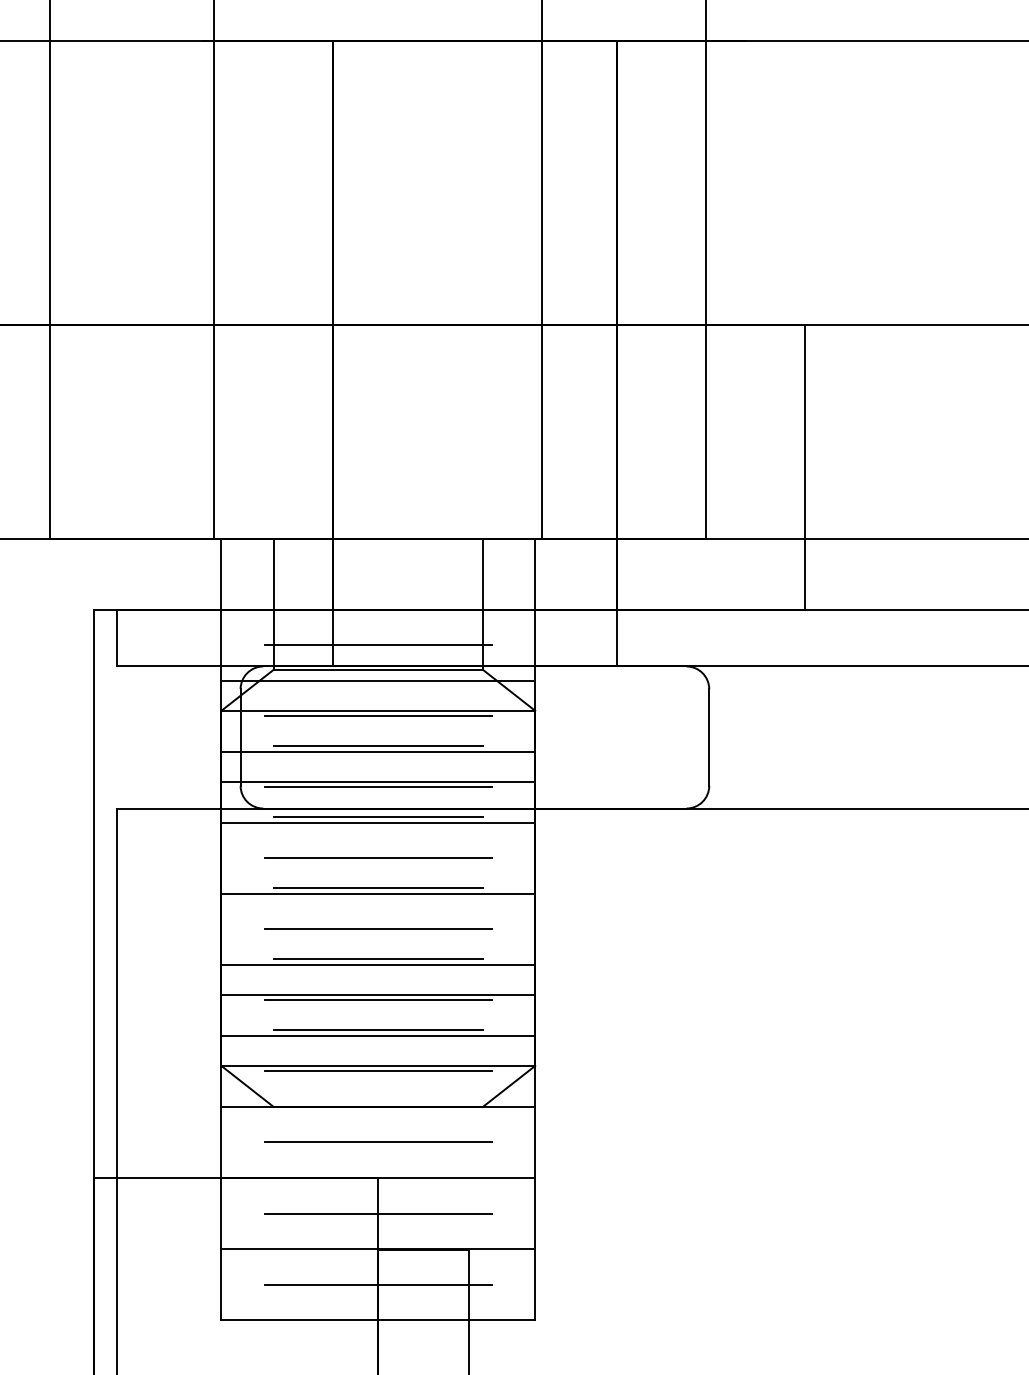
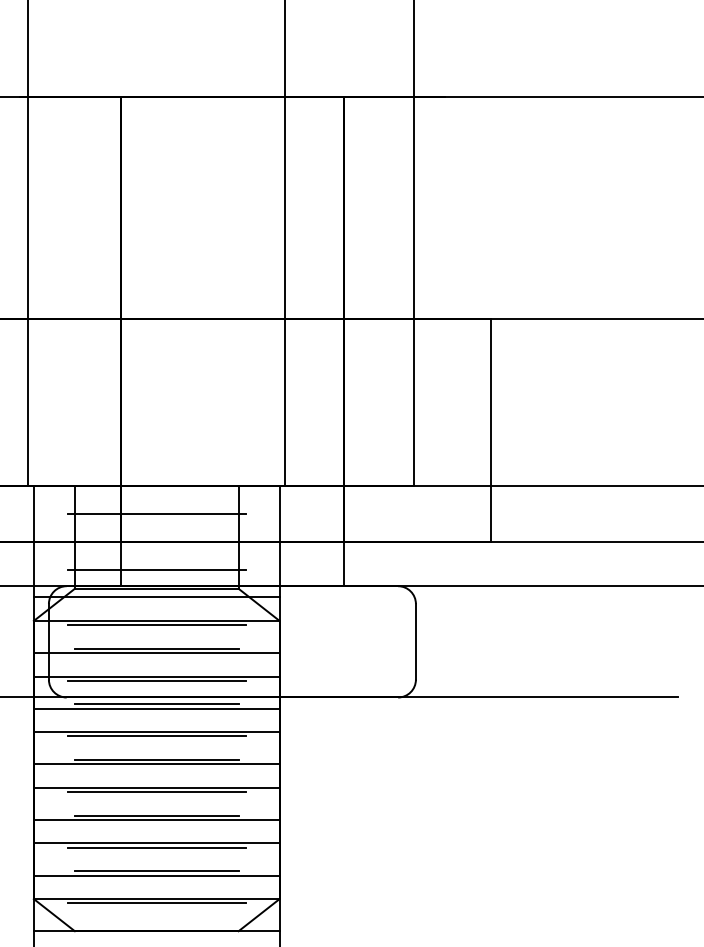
line: (377, 574) -> (156, 514), added
line: (378, 852) -> (156, 731), added
line: (378, 923) -> (156, 787), added

